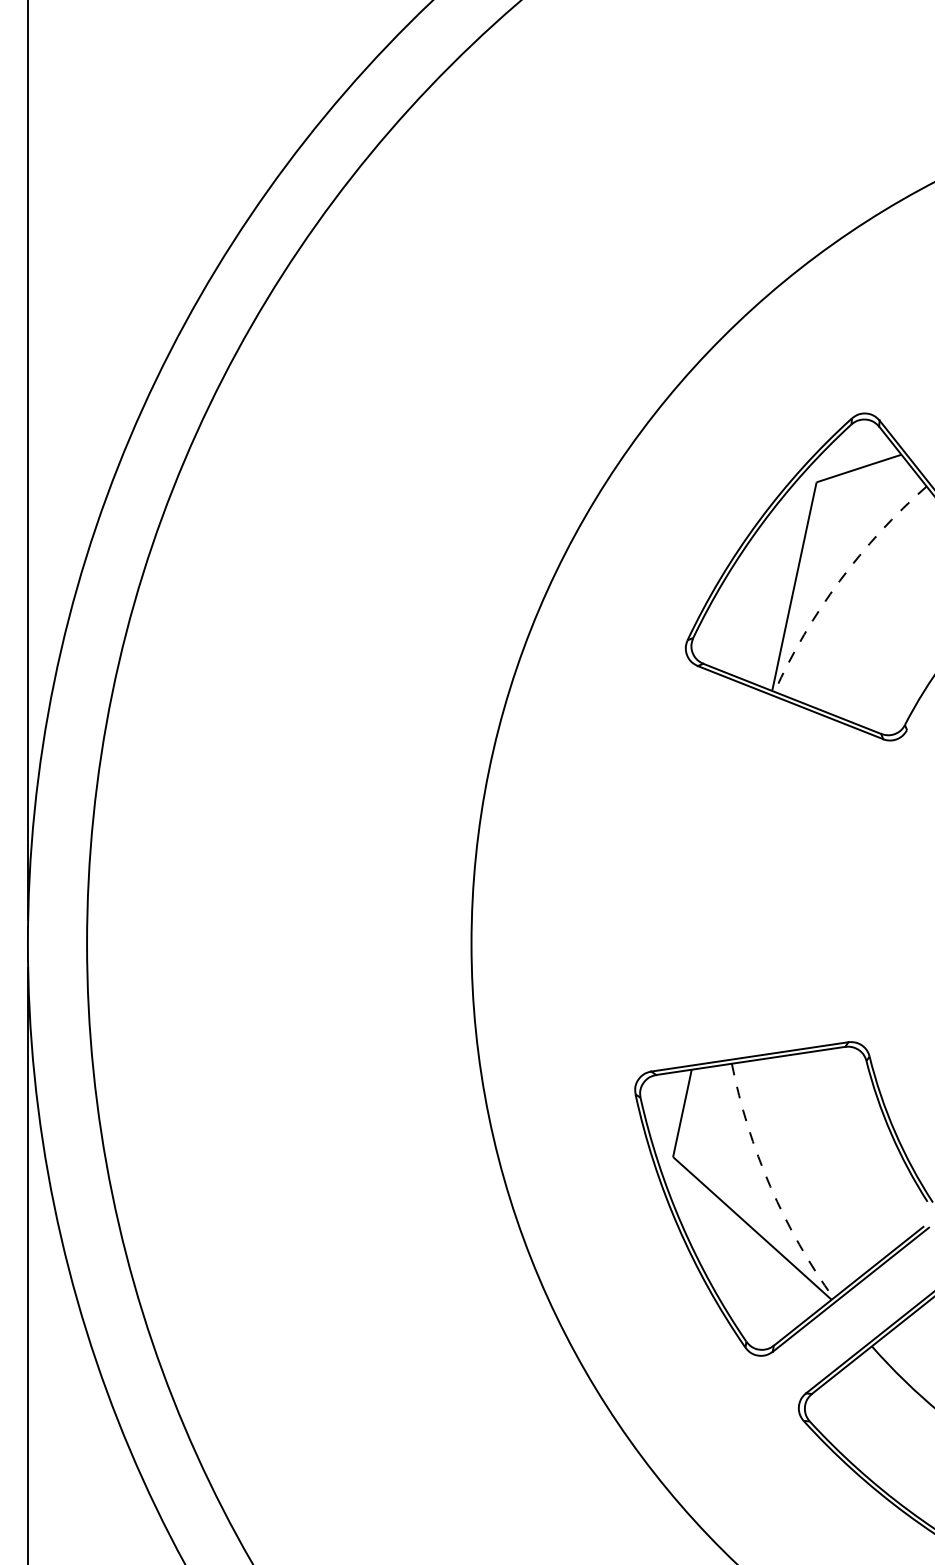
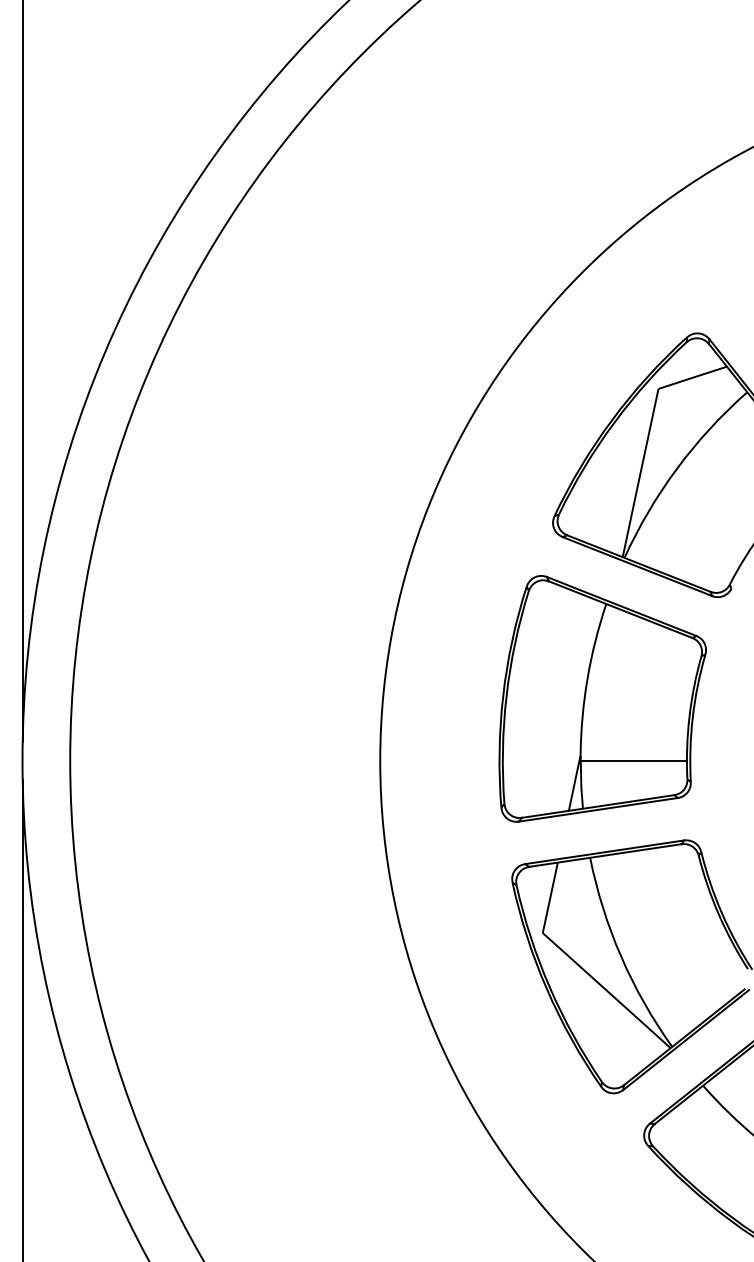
arc: (839, 581) -> (676, 468), dashed -> solid
part: (747, 866) -> (602, 698), added
arc: (770, 1186) -> (621, 956), dashed -> solid

